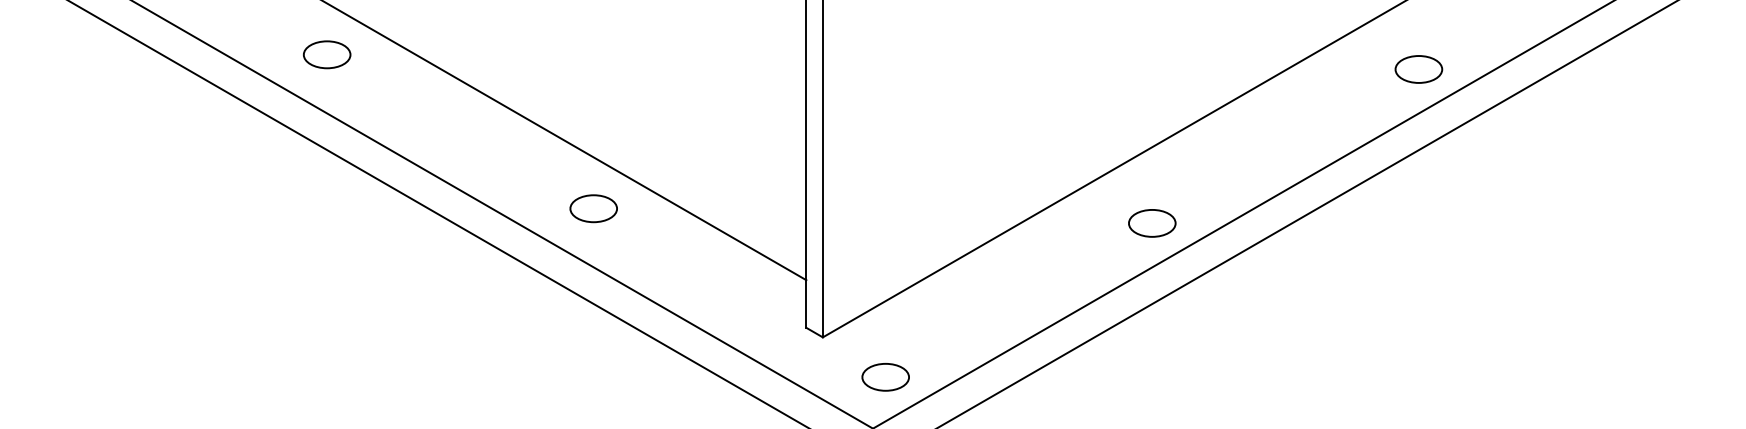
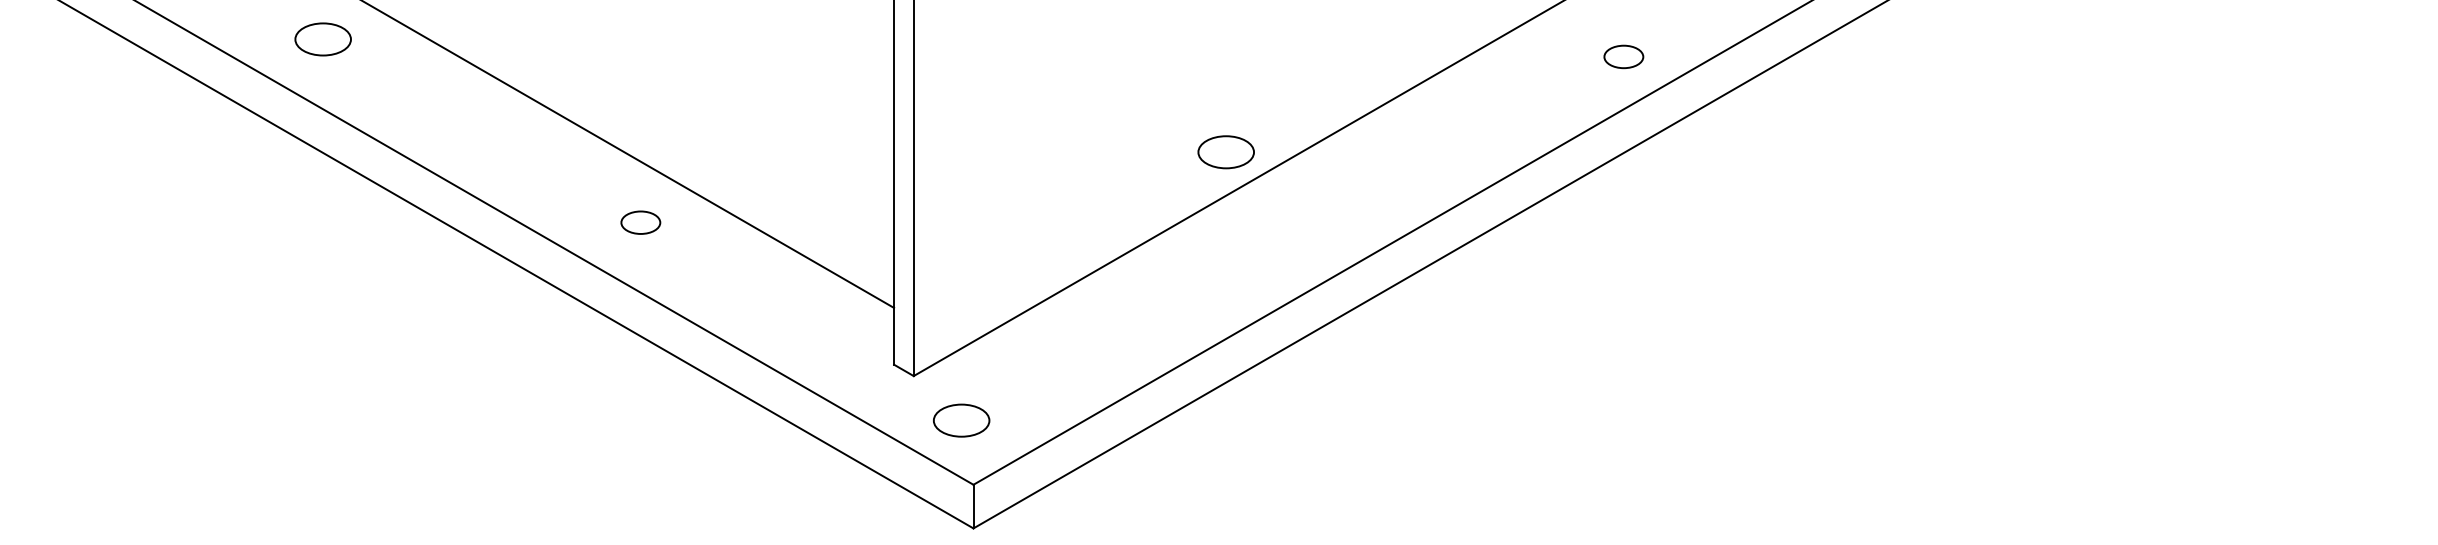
part: (1418, 69) -> (1623, 56), size x0.7
part: (593, 208) -> (640, 222), size x0.7
part: (1151, 223) -> (1225, 152), moved
part: (885, 377) -> (961, 420), moved

